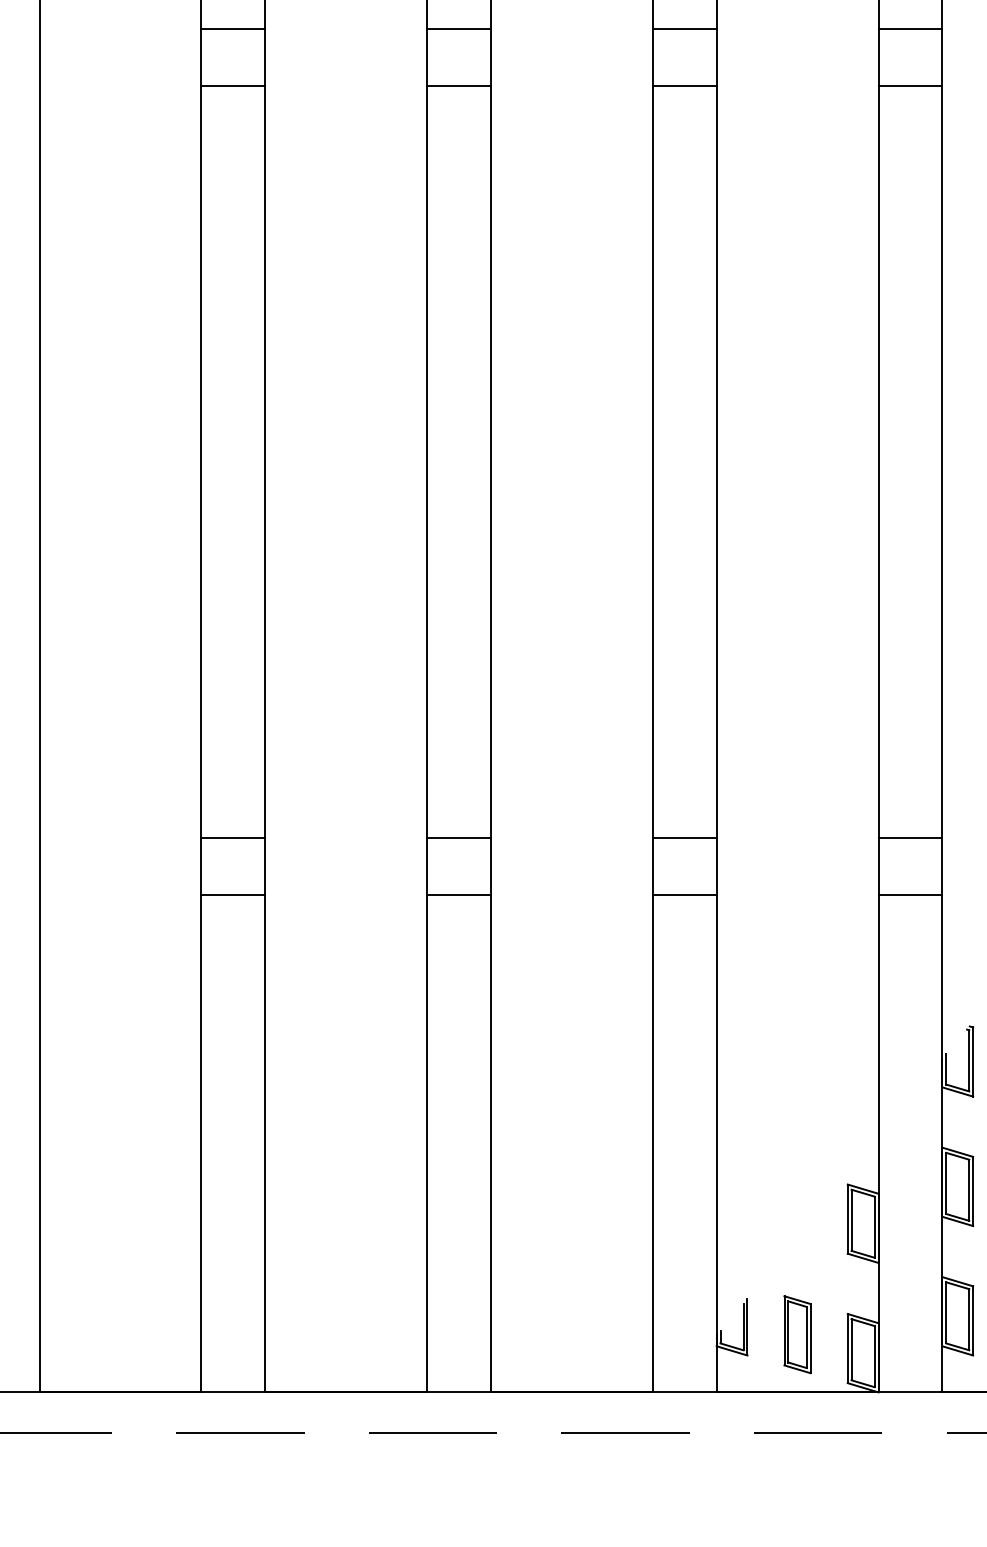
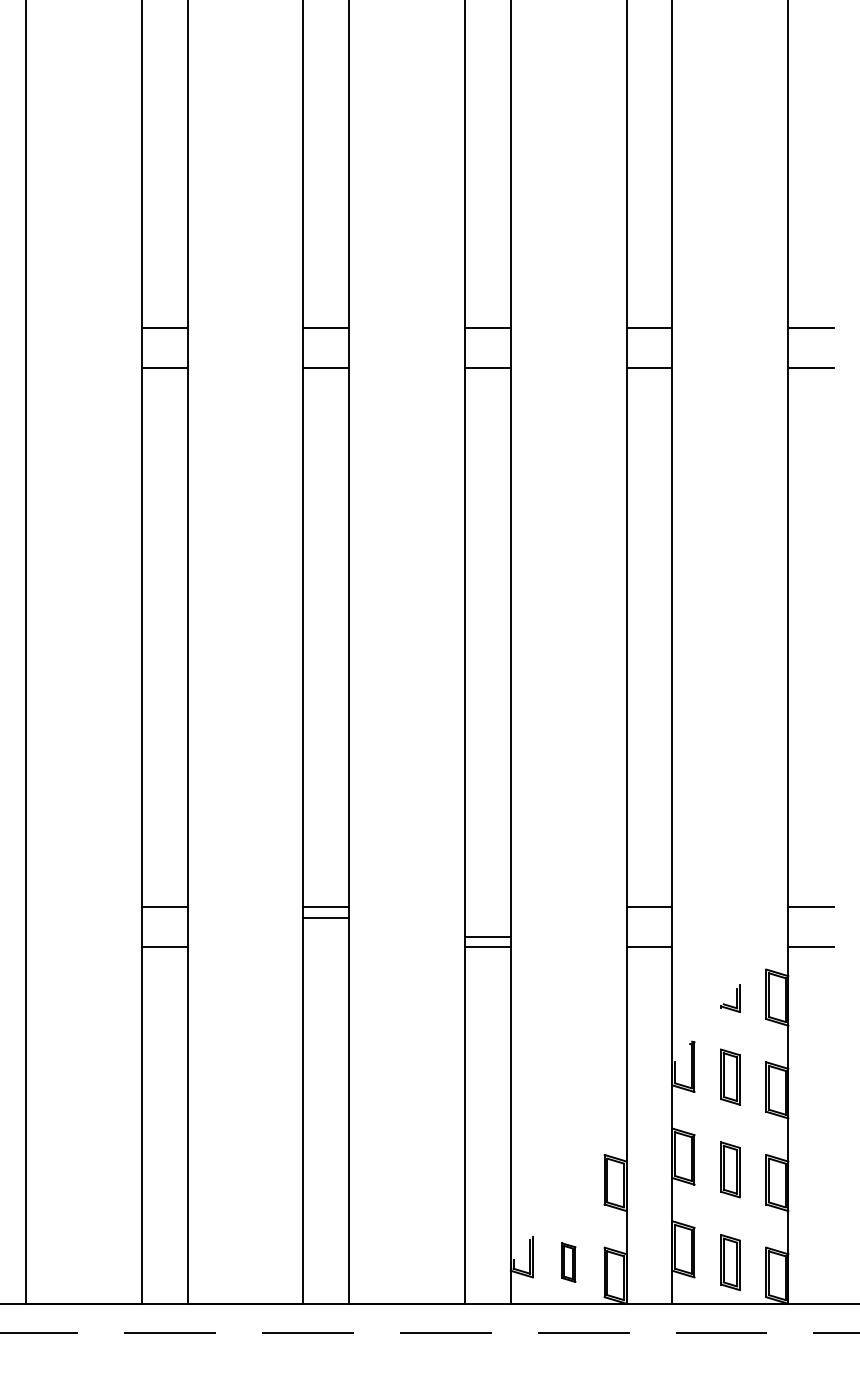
line: (684, 837) -> (487, 936), moved
line: (459, 894) -> (326, 918), moved
part: (797, 1334) -> (568, 1262), size x0.7

